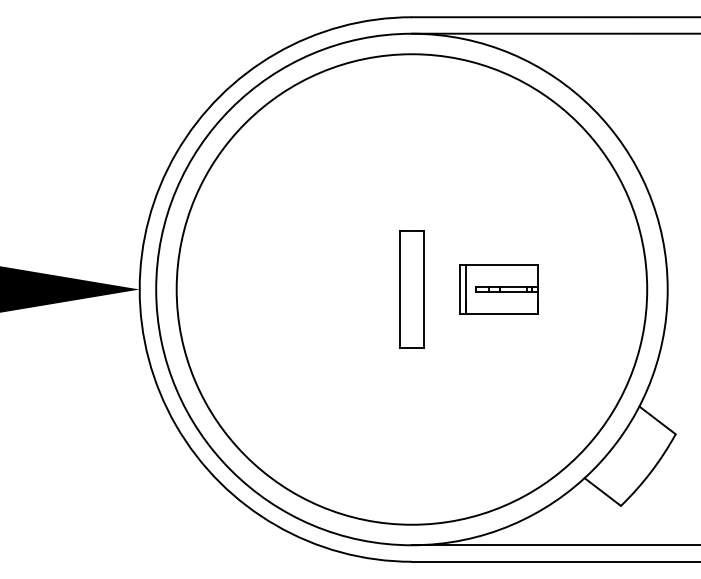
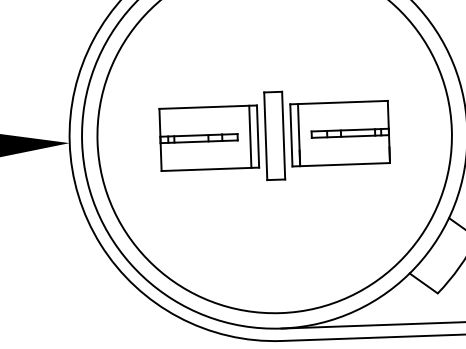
part: (324, 289) -> (208, 138), added
part: (498, 289) -> (339, 133), size x1.67

